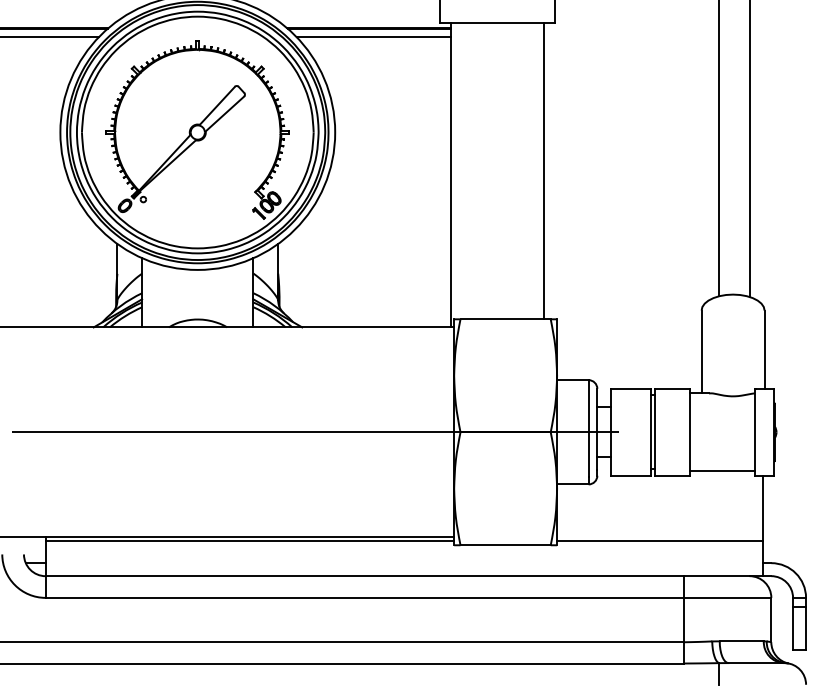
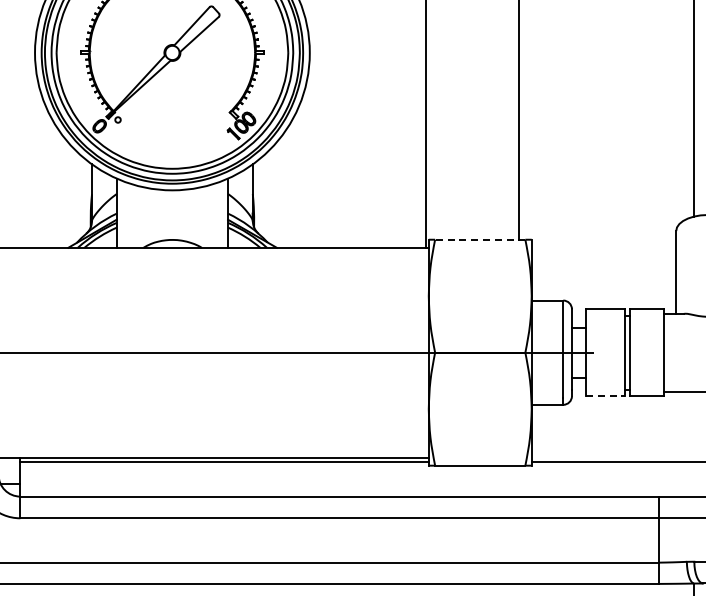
line: (505, 319) -> (480, 239), solid -> dashed
line: (630, 475) -> (605, 395), solid -> dashed

